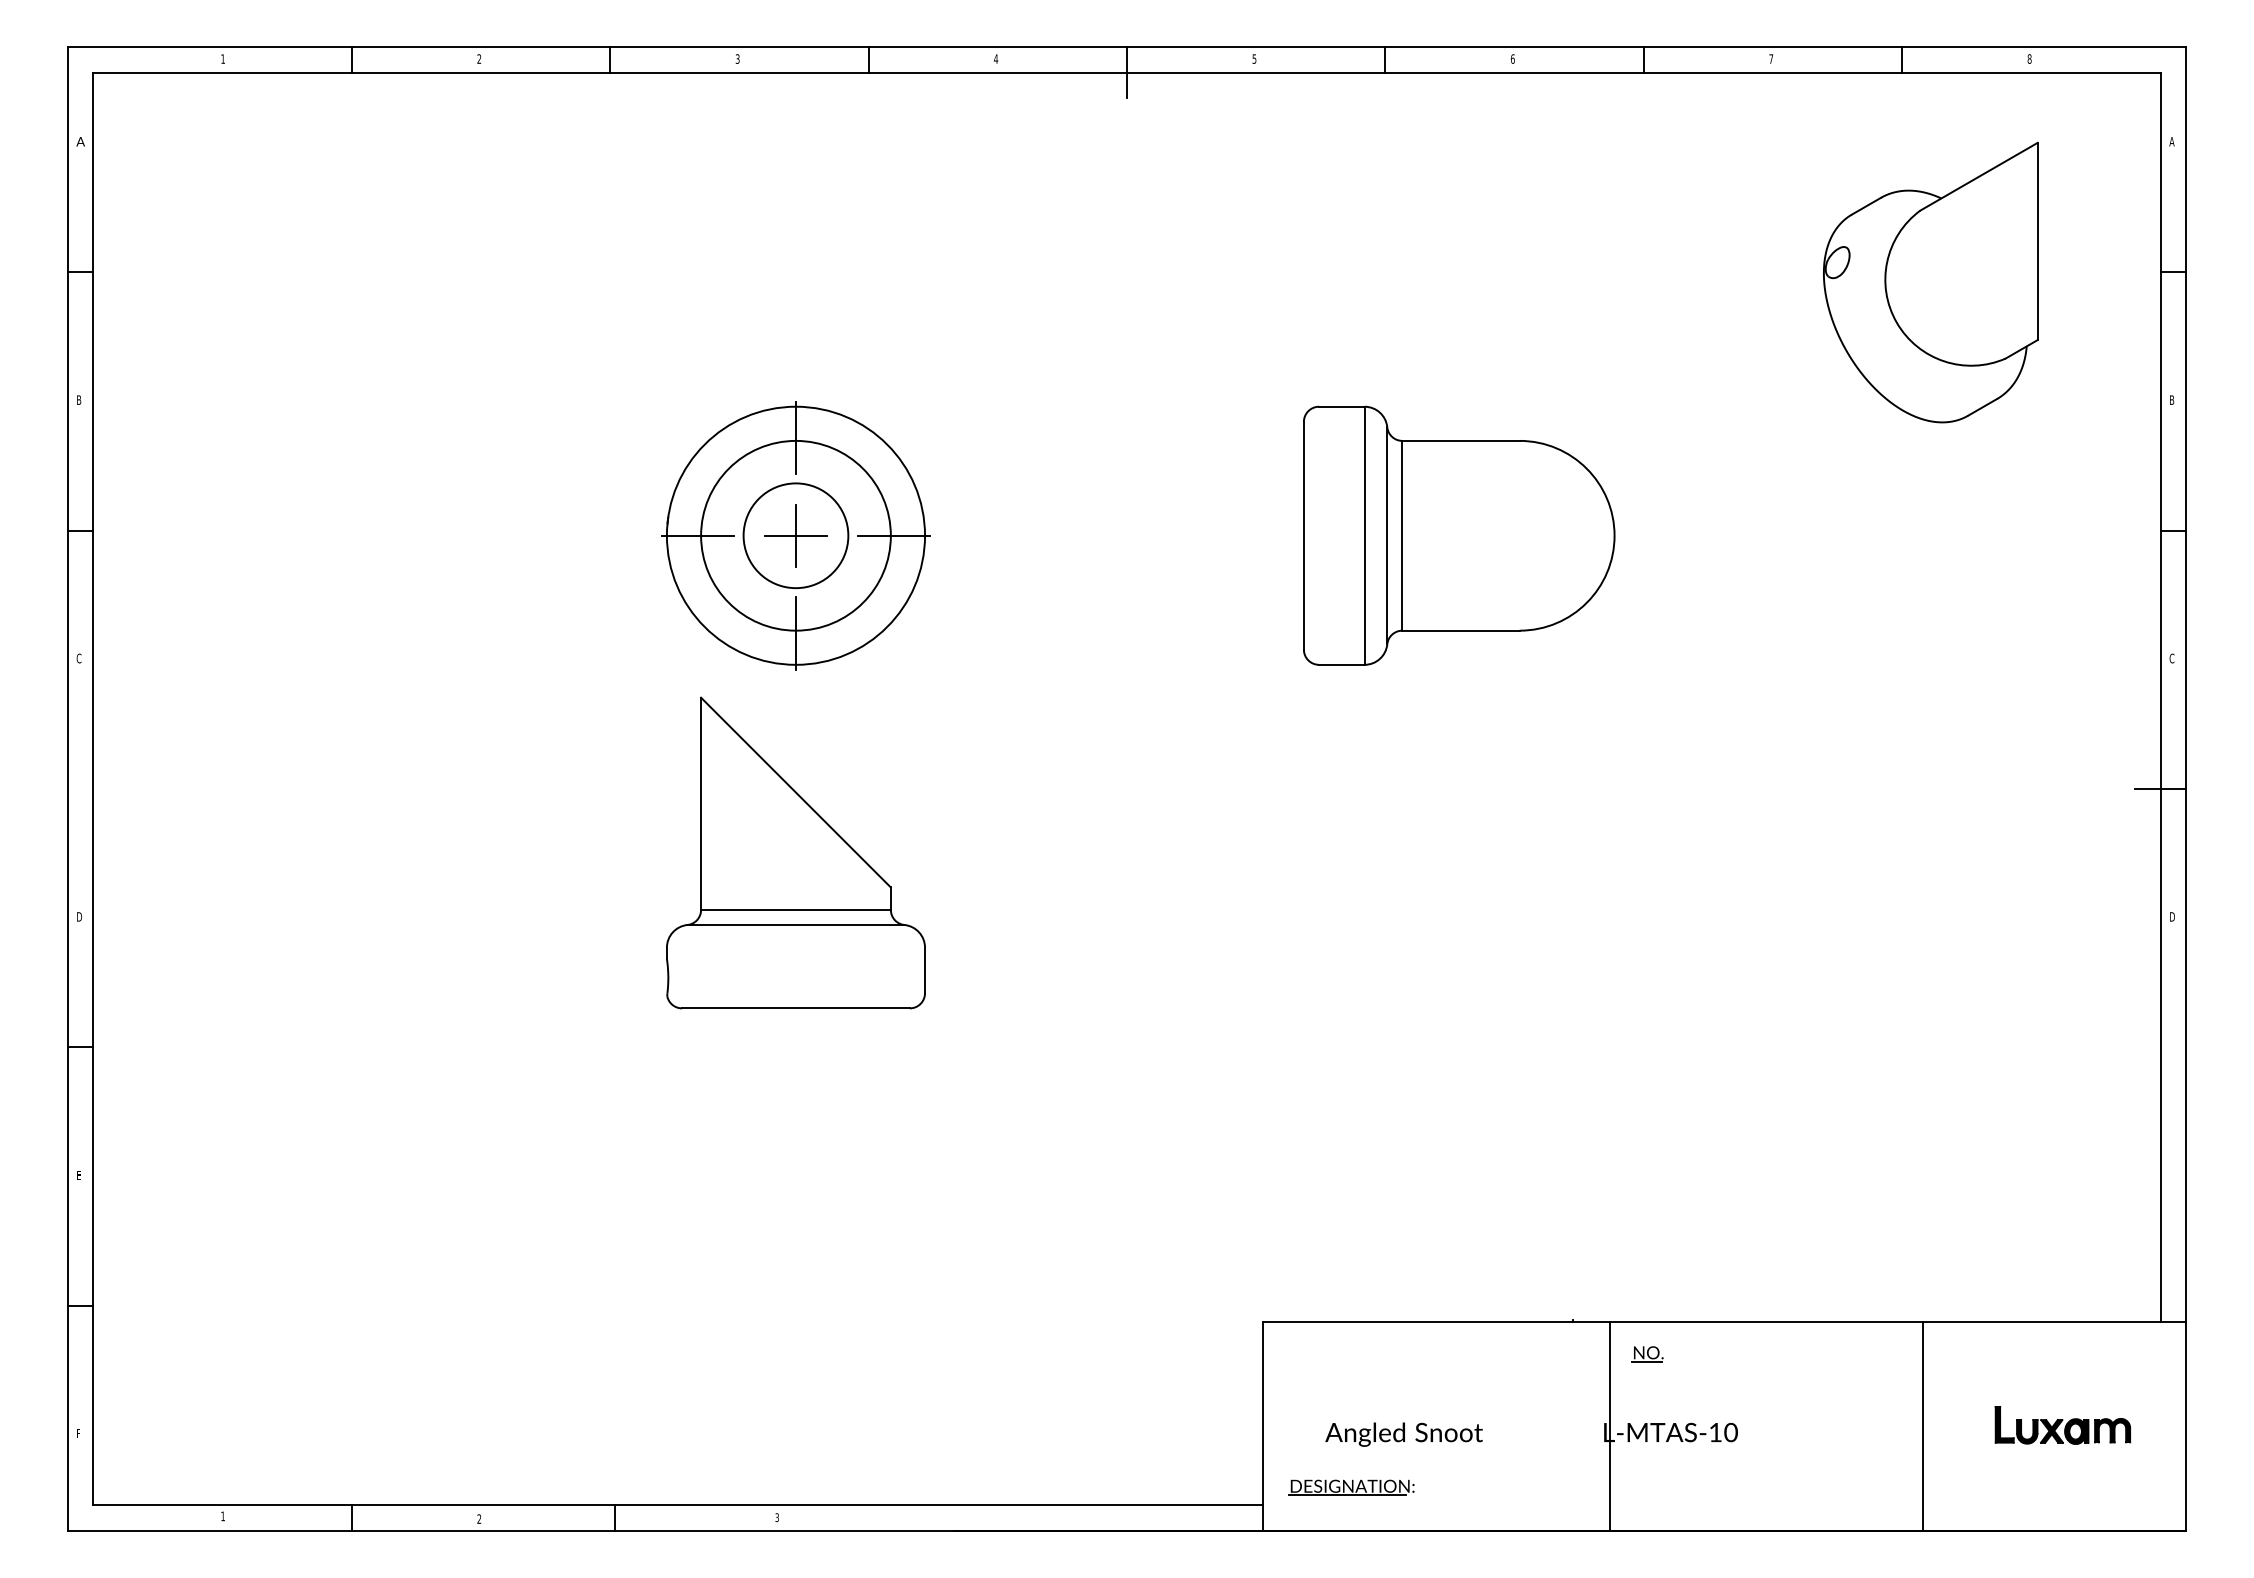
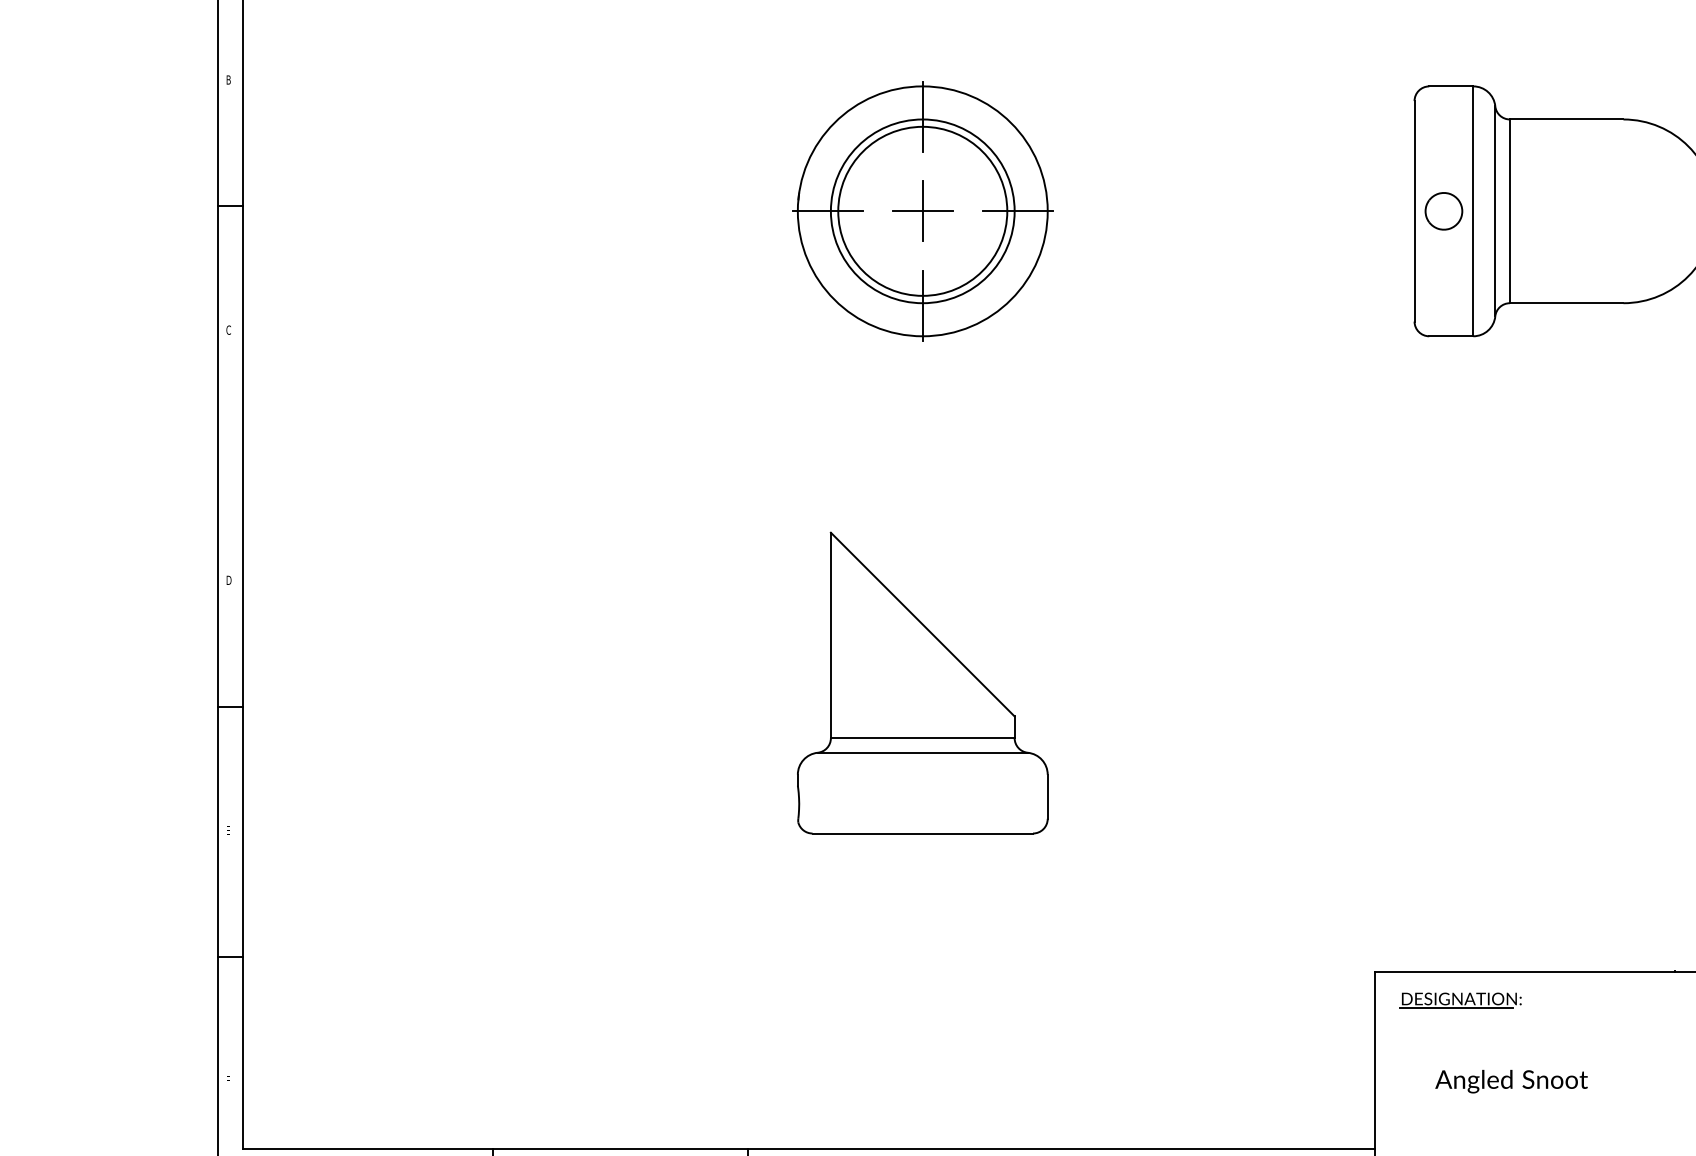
circle: (795, 535) -> (922, 211), size x1.67
part: (1334, 535) -> (1444, 211), added
part: (795, 852) -> (922, 682), moved
part: (1351, 1487) -> (1460, 1000), moved

